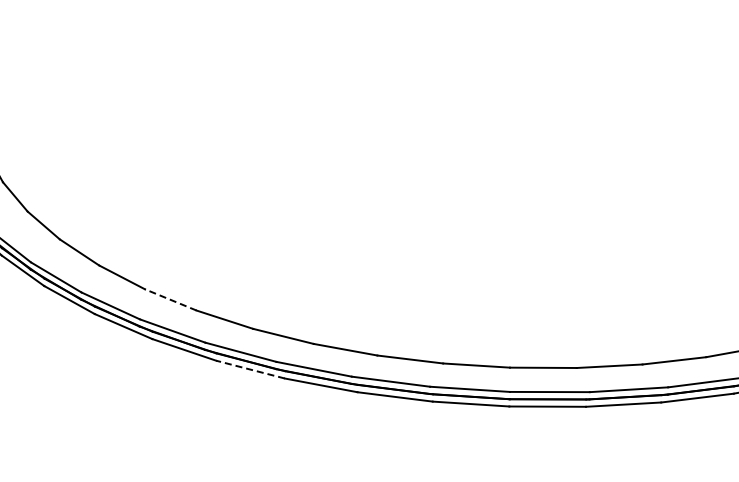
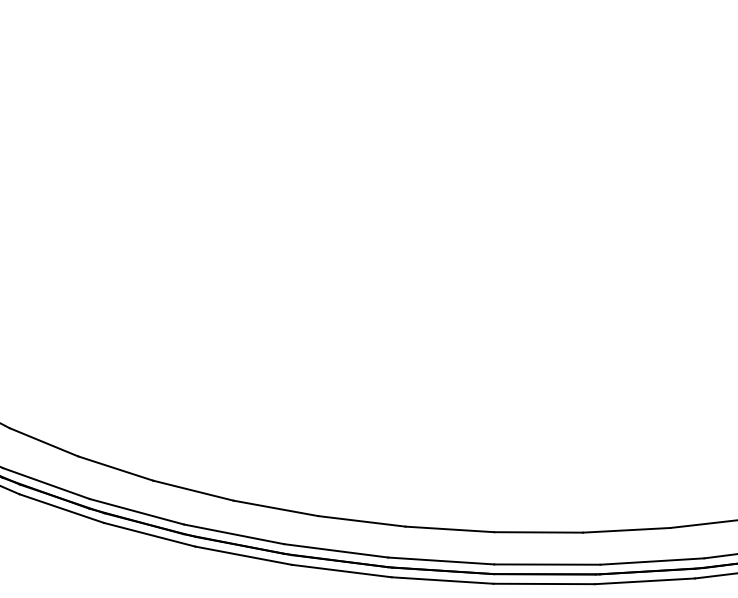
line: (170, 299) -> (43, 441), dashed -> solid
line: (250, 369) -> (149, 534), dashed -> solid

